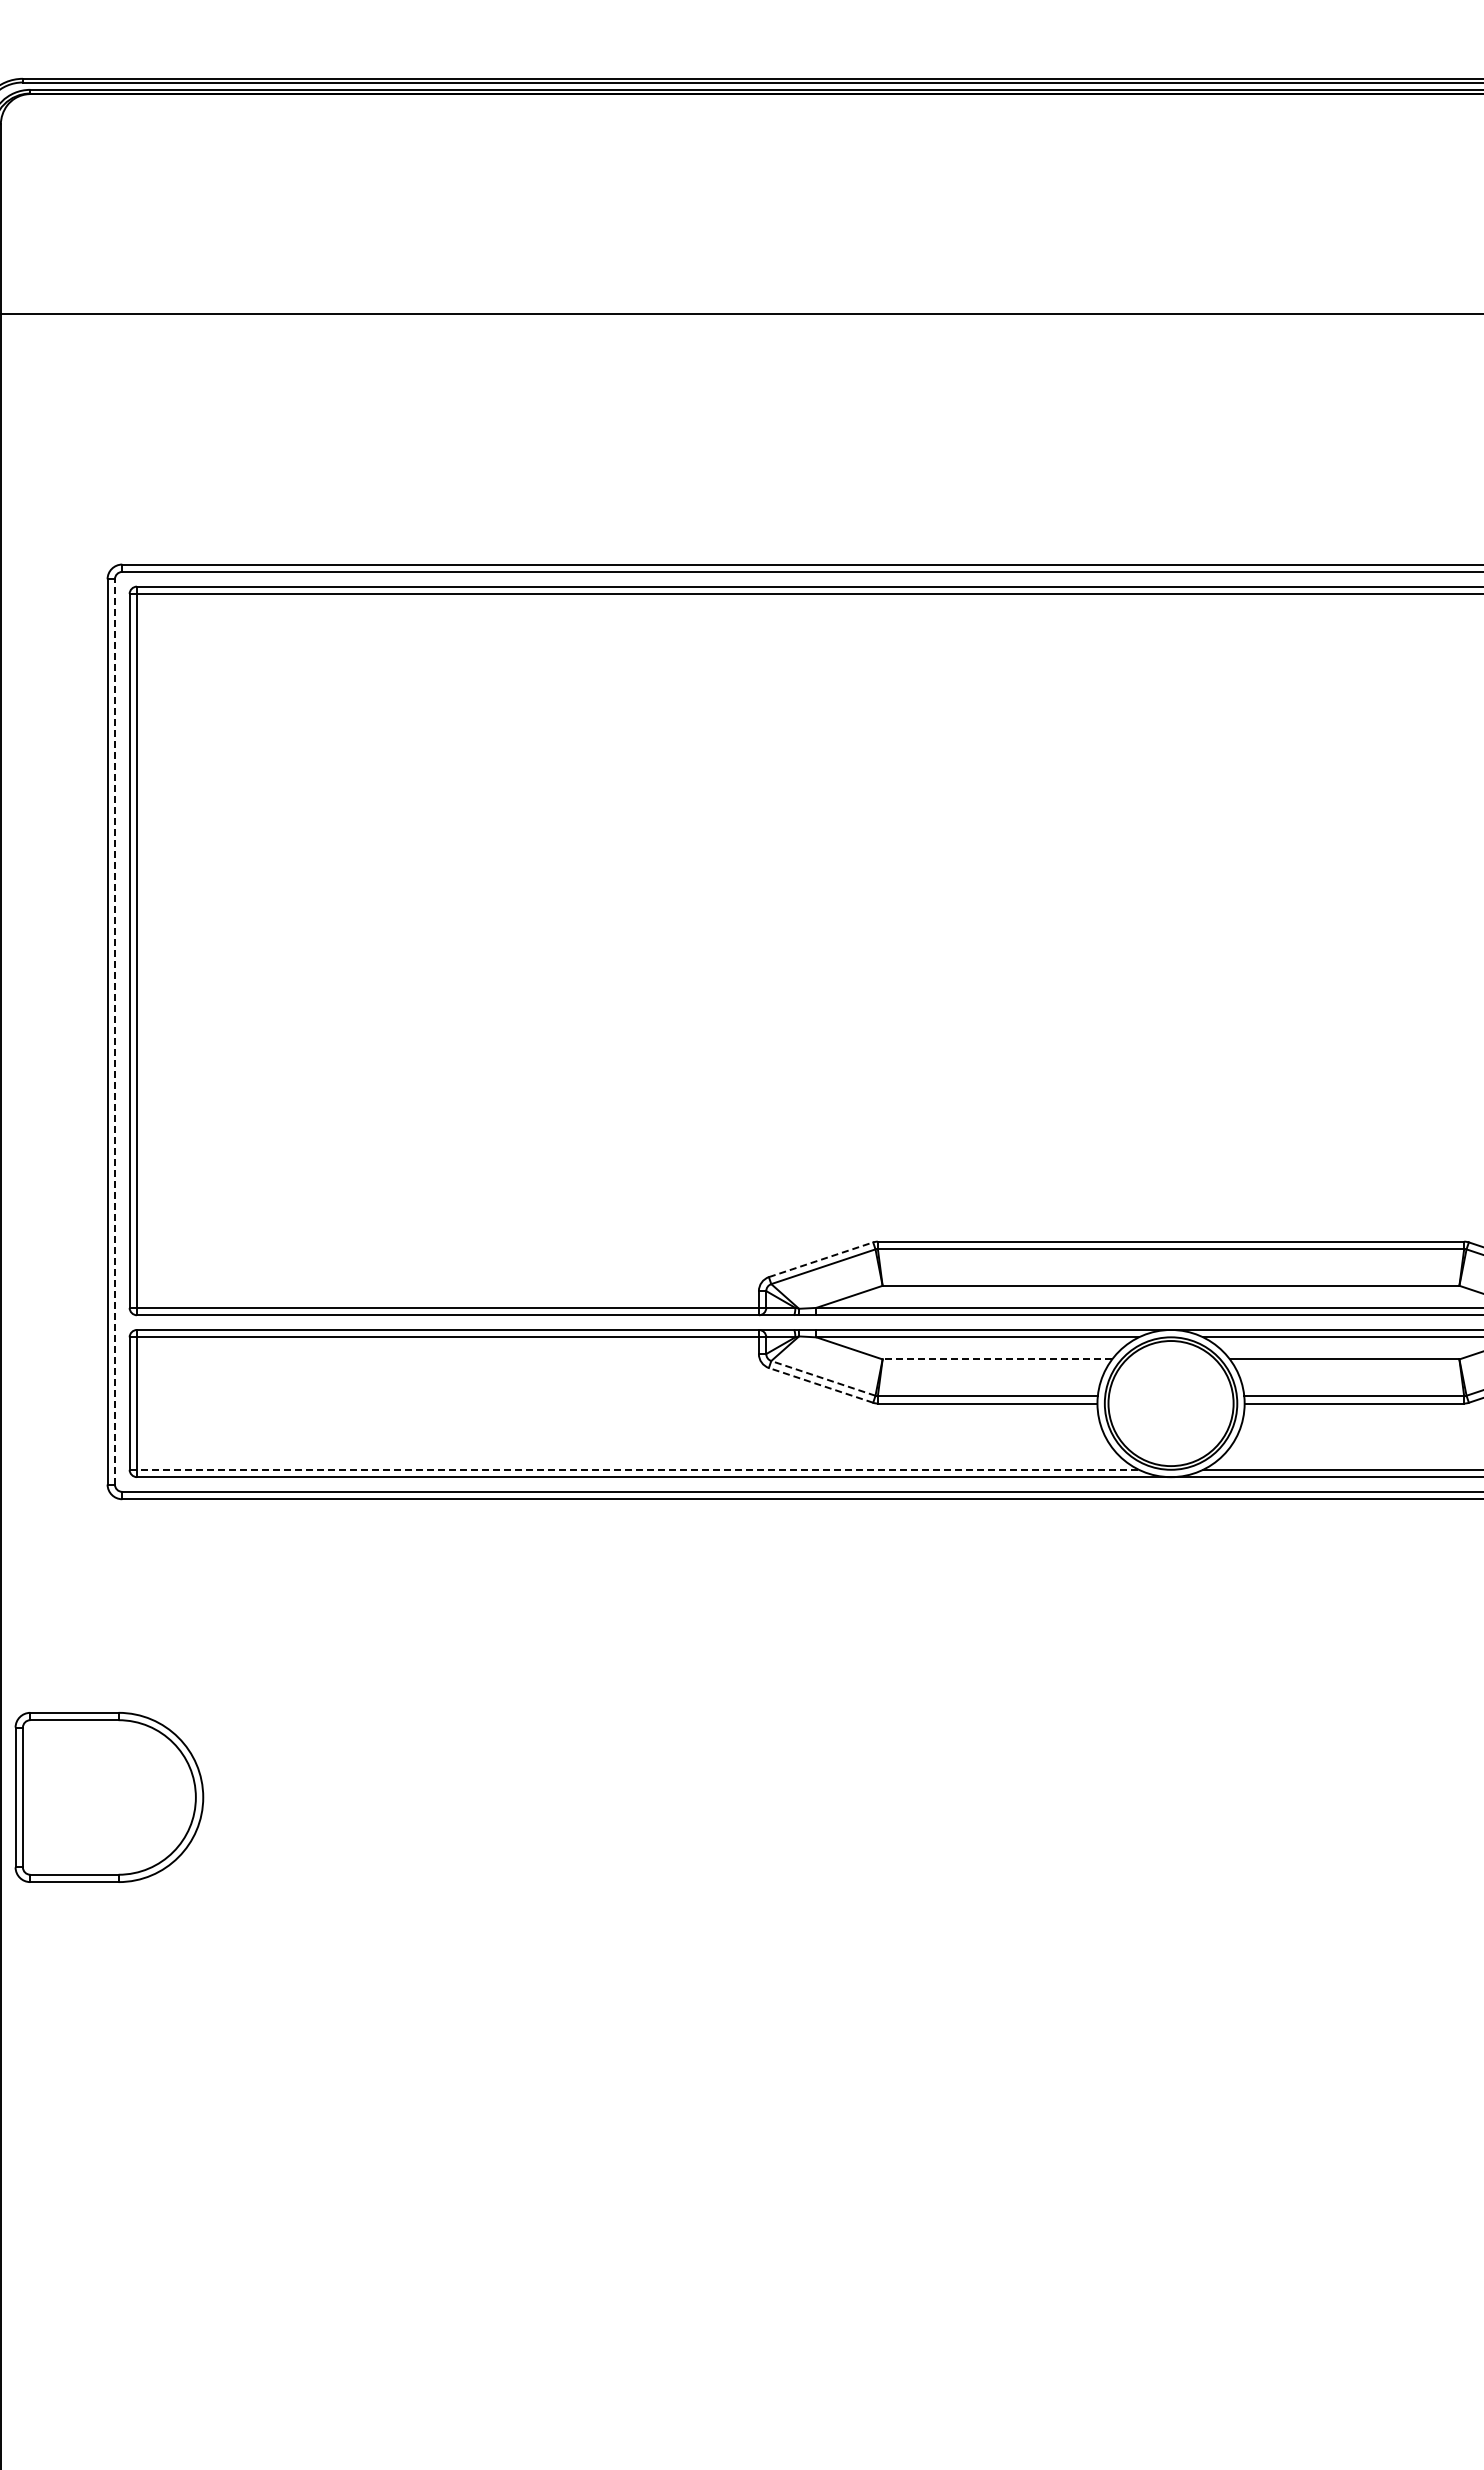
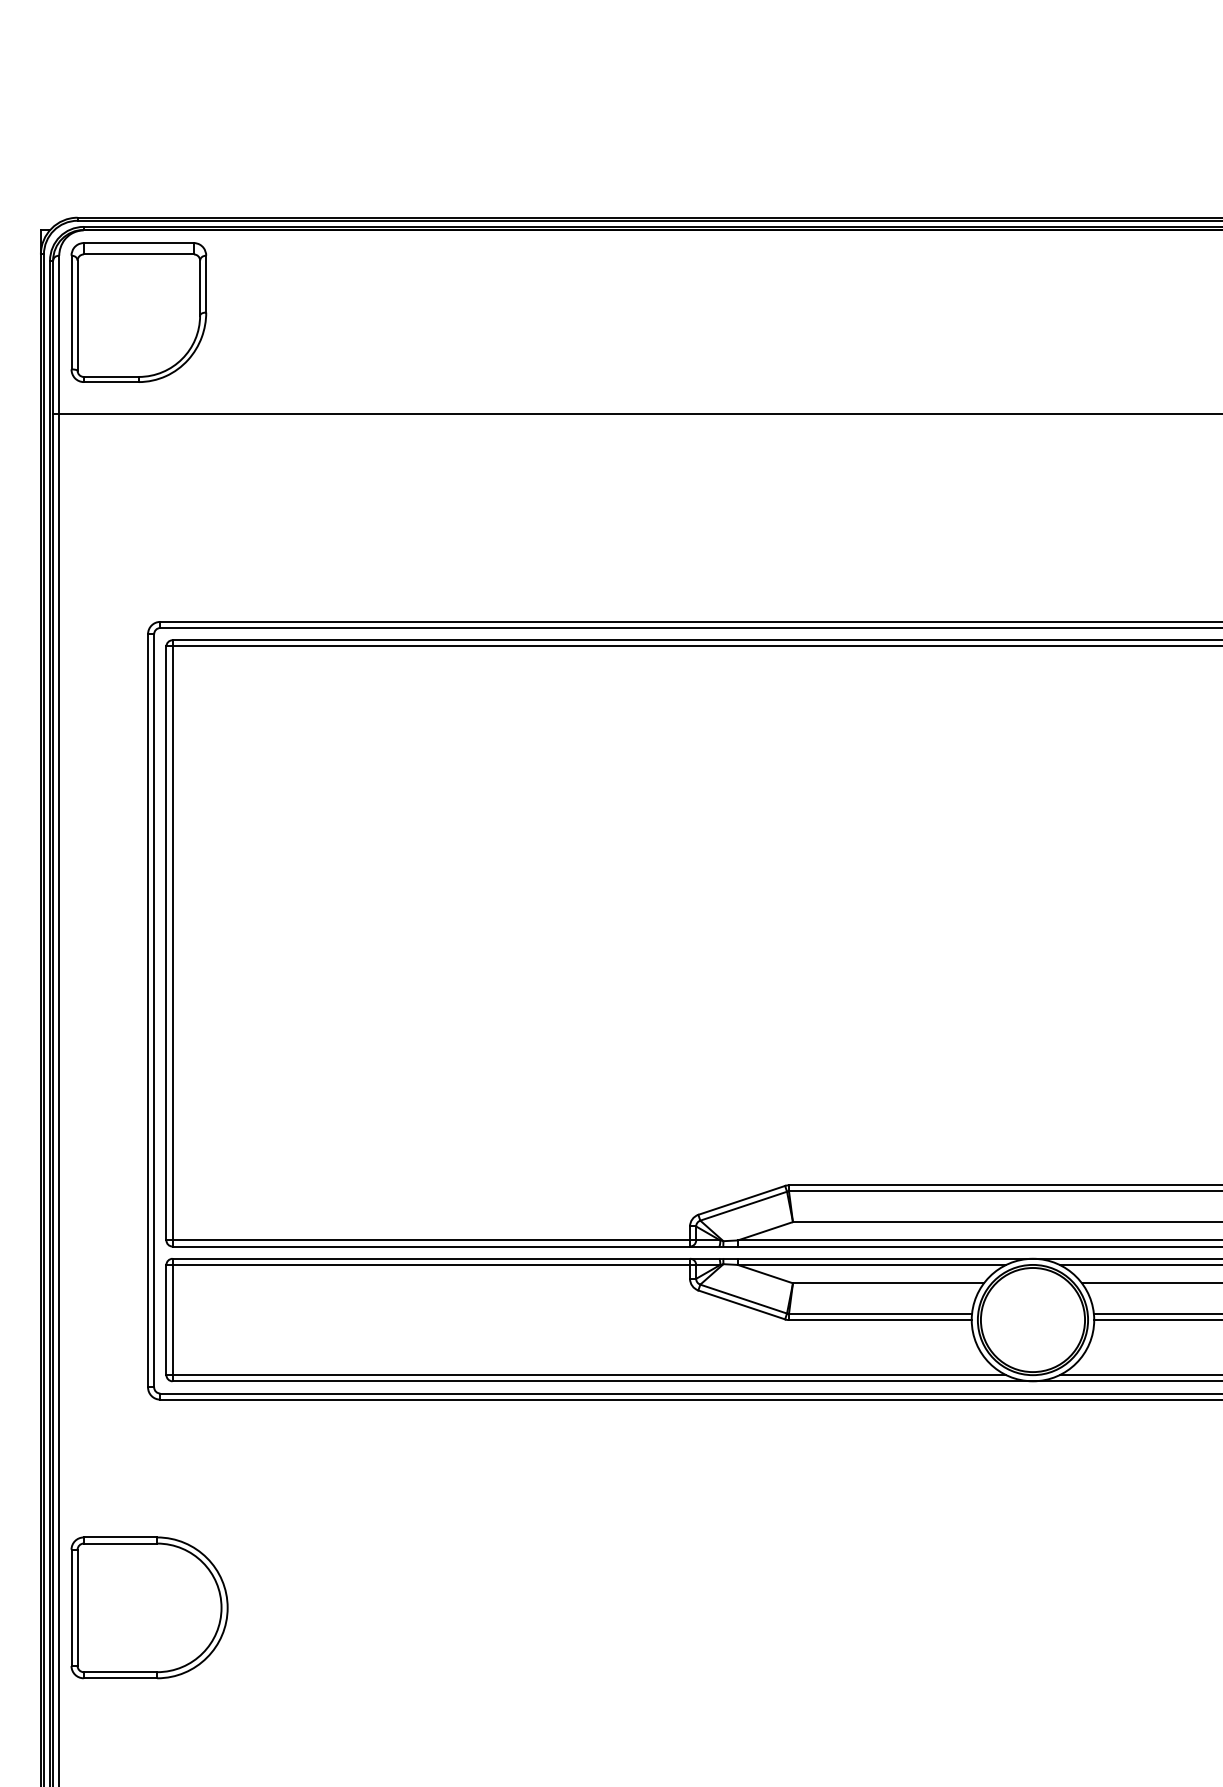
part: (96, 192) -> (138, 312), added
line: (114, 1031) -> (153, 1010), dashed -> solid
line: (821, 1259) -> (742, 1200), dashed -> solid
line: (997, 1359) -> (888, 1283), dashed -> solid
line: (823, 1378) -> (743, 1299), dashed -> solid
line: (821, 1385) -> (742, 1305), dashed -> solid
line: (634, 1469) -> (586, 1374), dashed -> solid
part: (109, 1797) -> (149, 1607), moved

